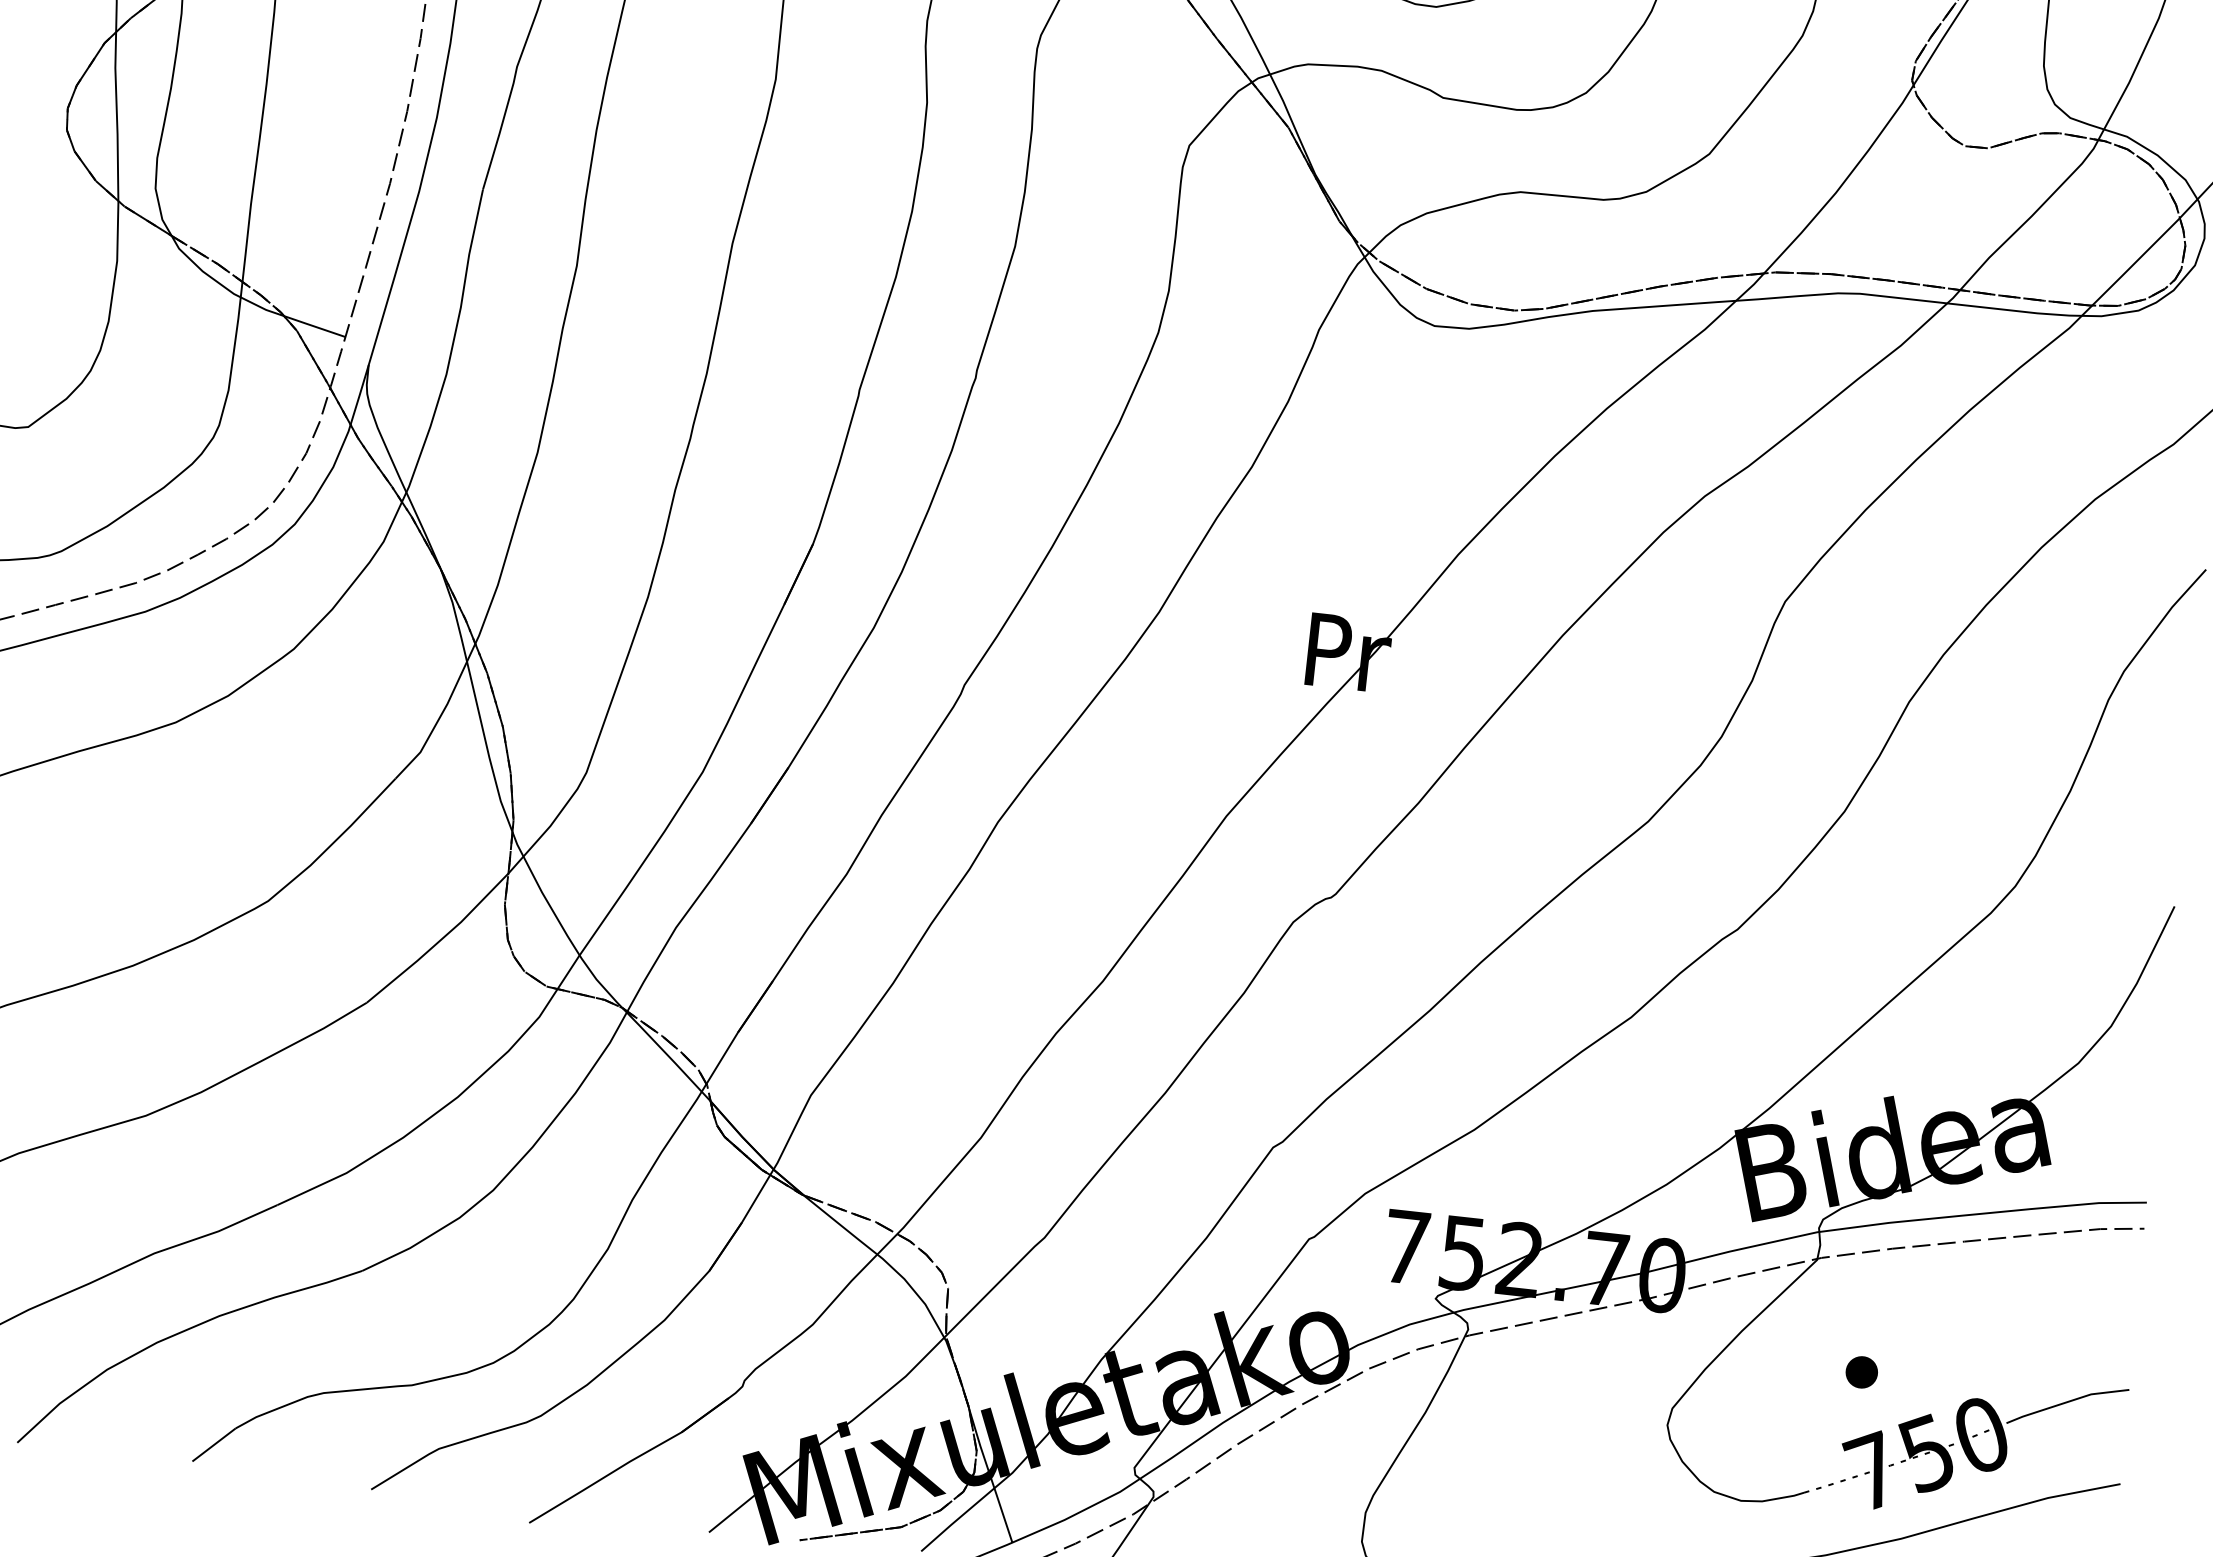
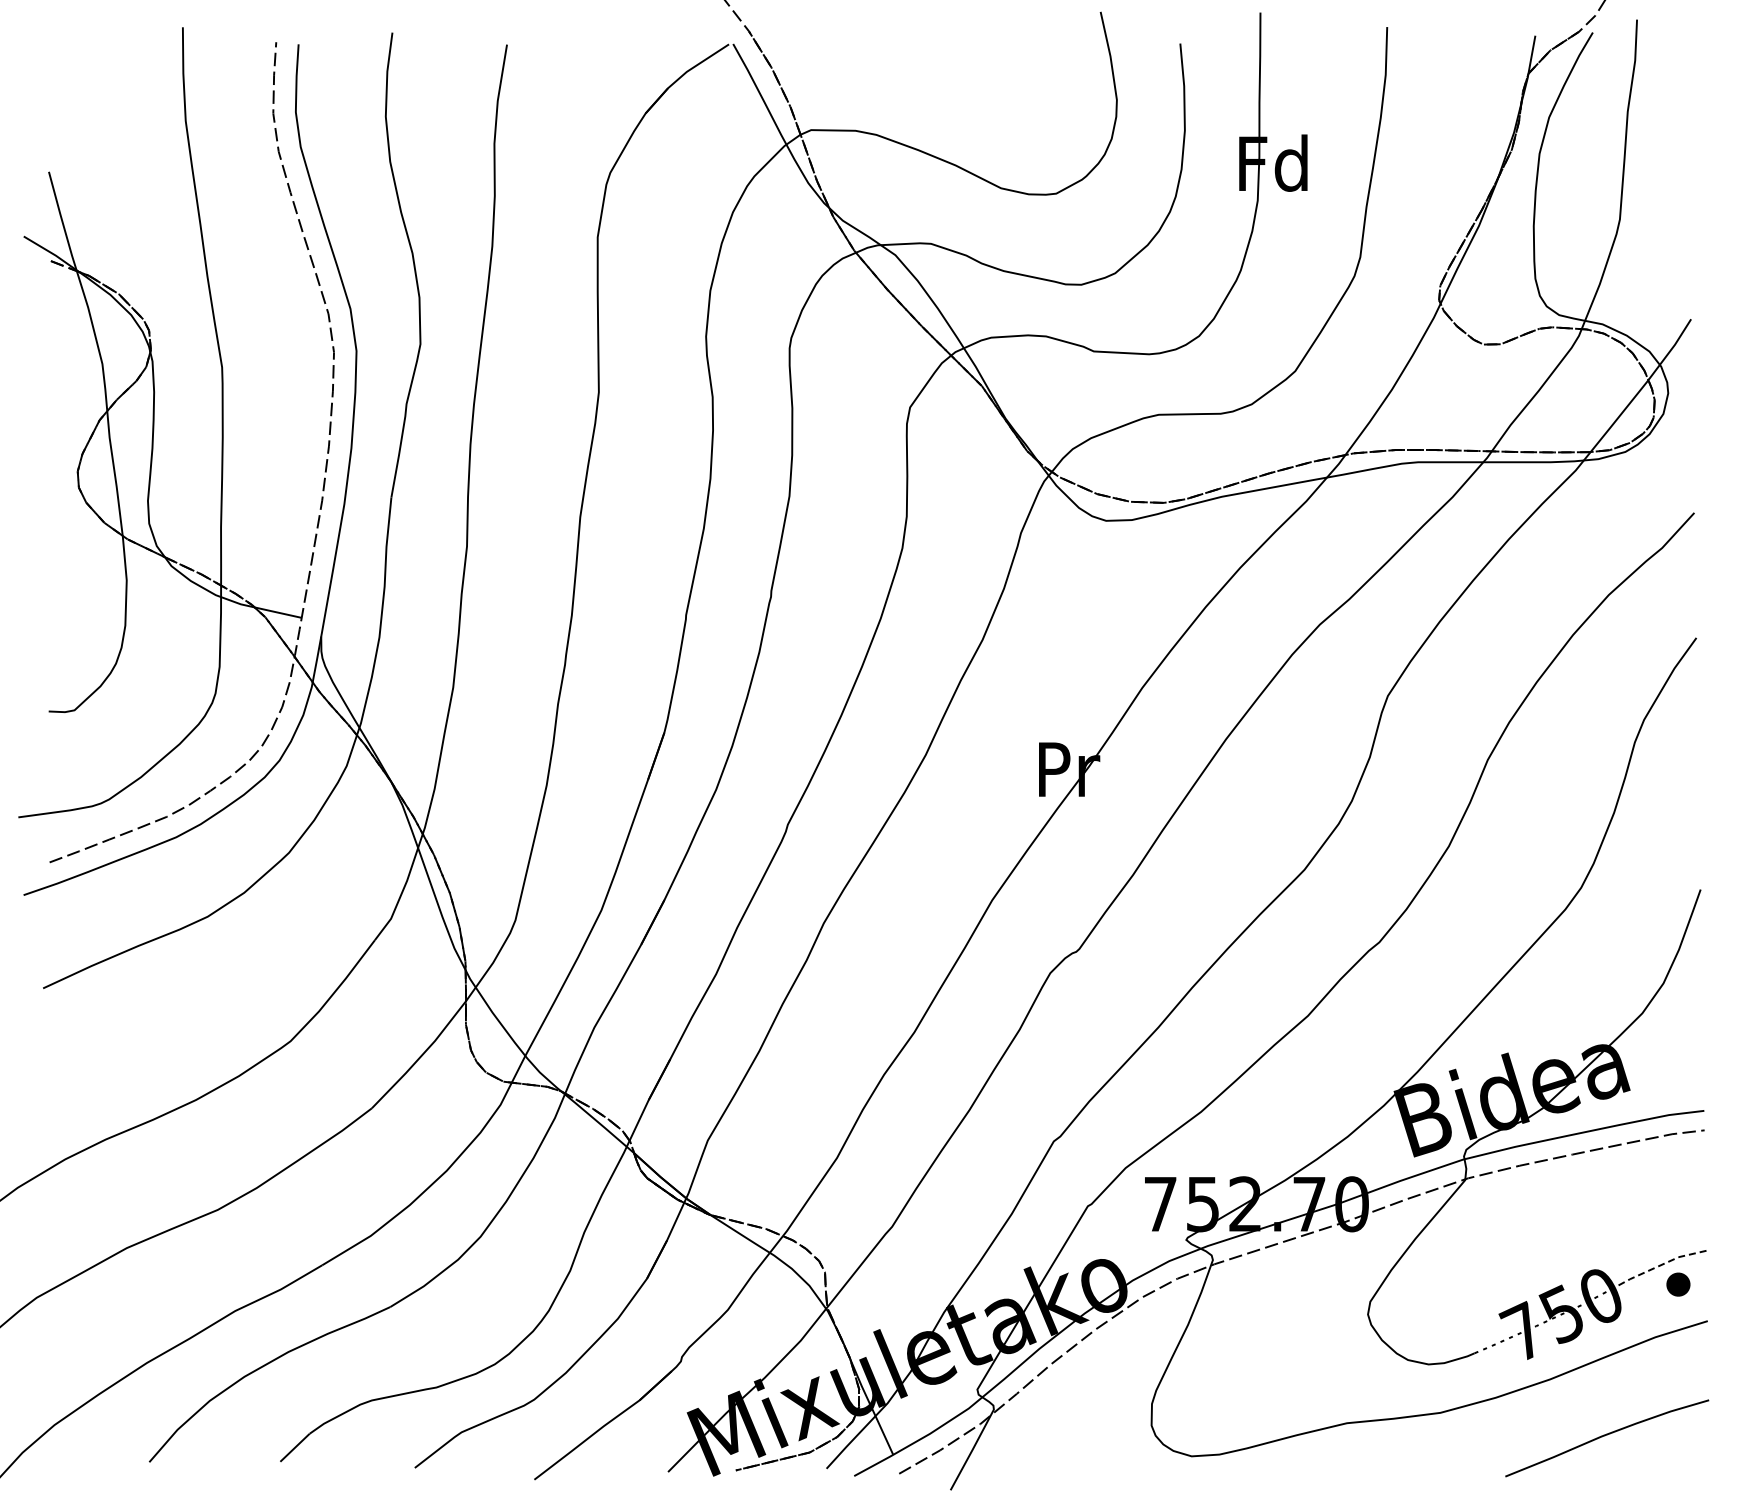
part: (1861, 1372) -> (1678, 1284), moved
line: (2066, 1401) -> (1661, 1264), solid -> dashed

